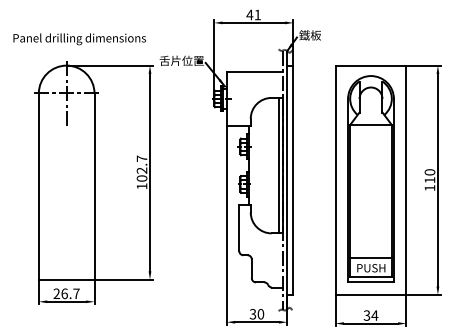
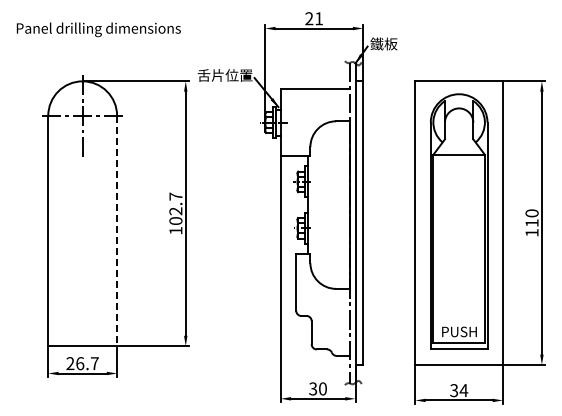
text: (250, 14) -> (309, 18), 41 -> 21
text: (79, 39) -> (98, 29), moved
line: (279, 165) -> (345, 204), removed
line: (94, 186) -> (117, 231), solid -> dashed
line: (370, 258) -> (458, 319), removed

